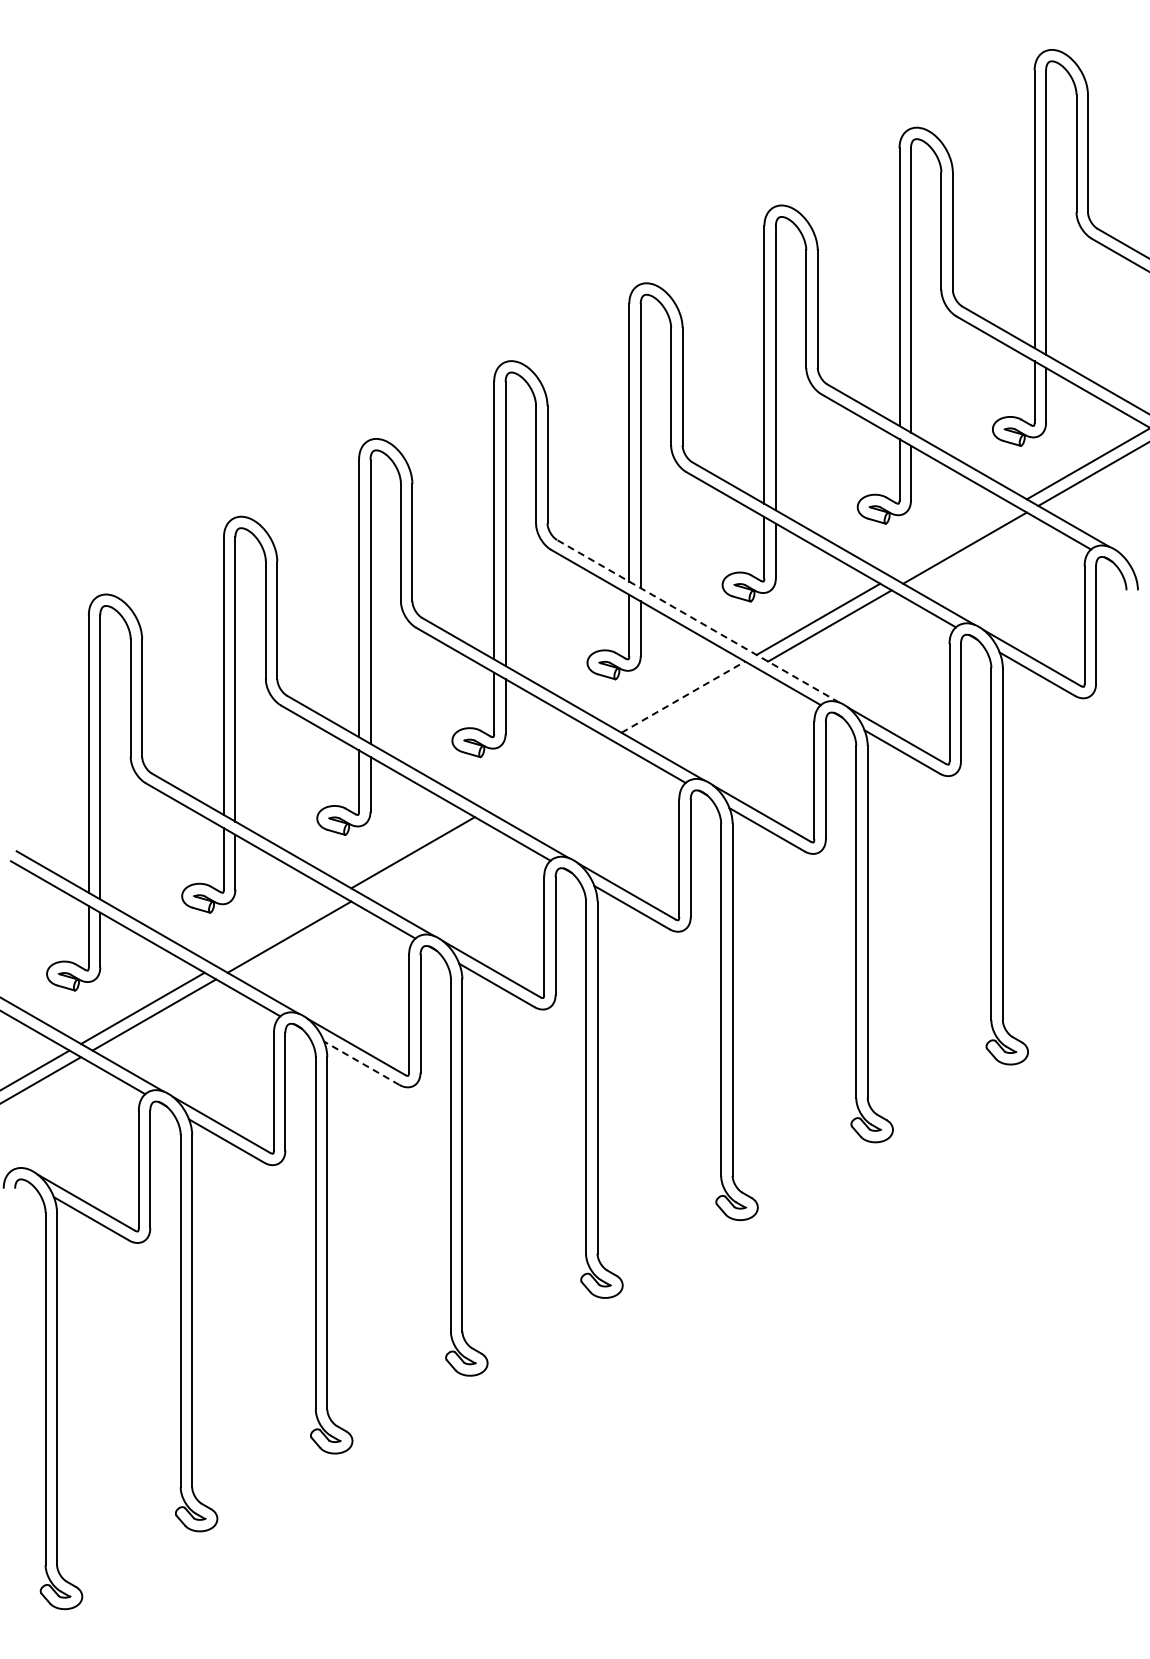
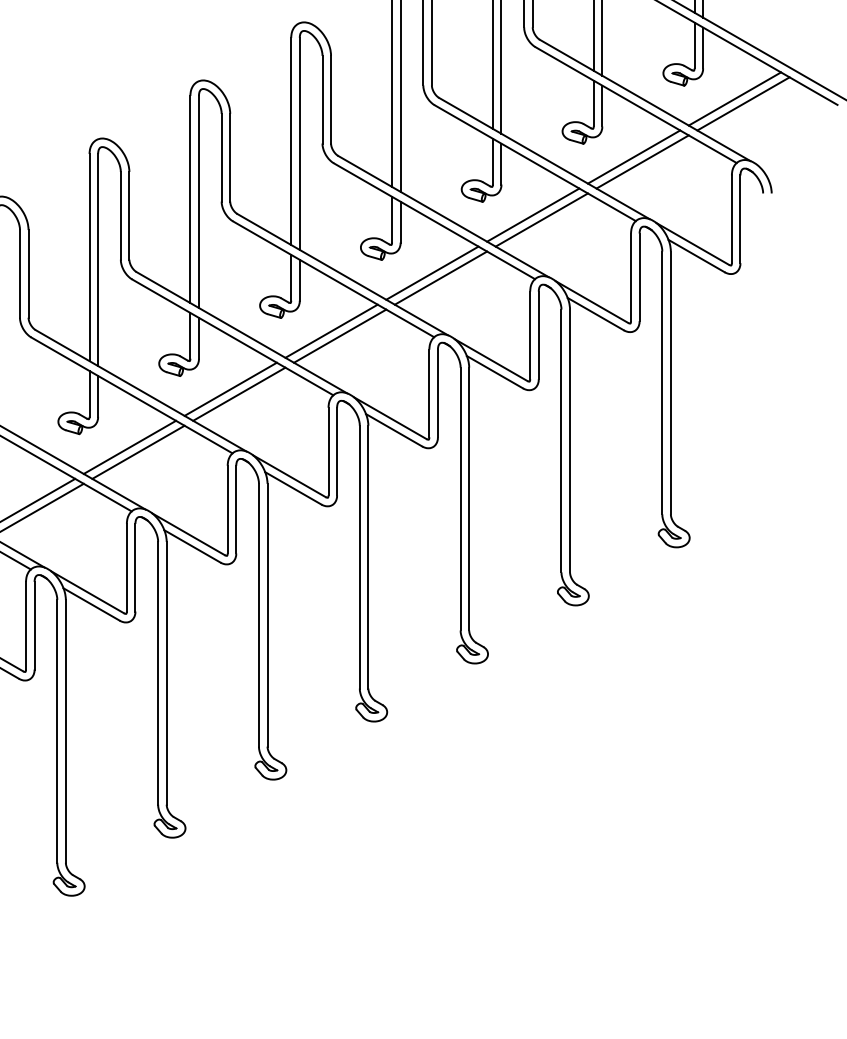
line: (953, 541) -> (634, 157), added
line: (698, 621) -> (443, 216), dashed -> solid
line: (683, 696) -> (432, 272), dashed -> solid
line: (694, 703) -> (440, 277), added
line: (548, 774) -> (331, 330), added
line: (559, 781) -> (340, 336), added
line: (424, 858) -> (239, 393), added
line: (277, 930) -> (129, 447), added
line: (361, 1063) -> (192, 546), dashed -> solid

